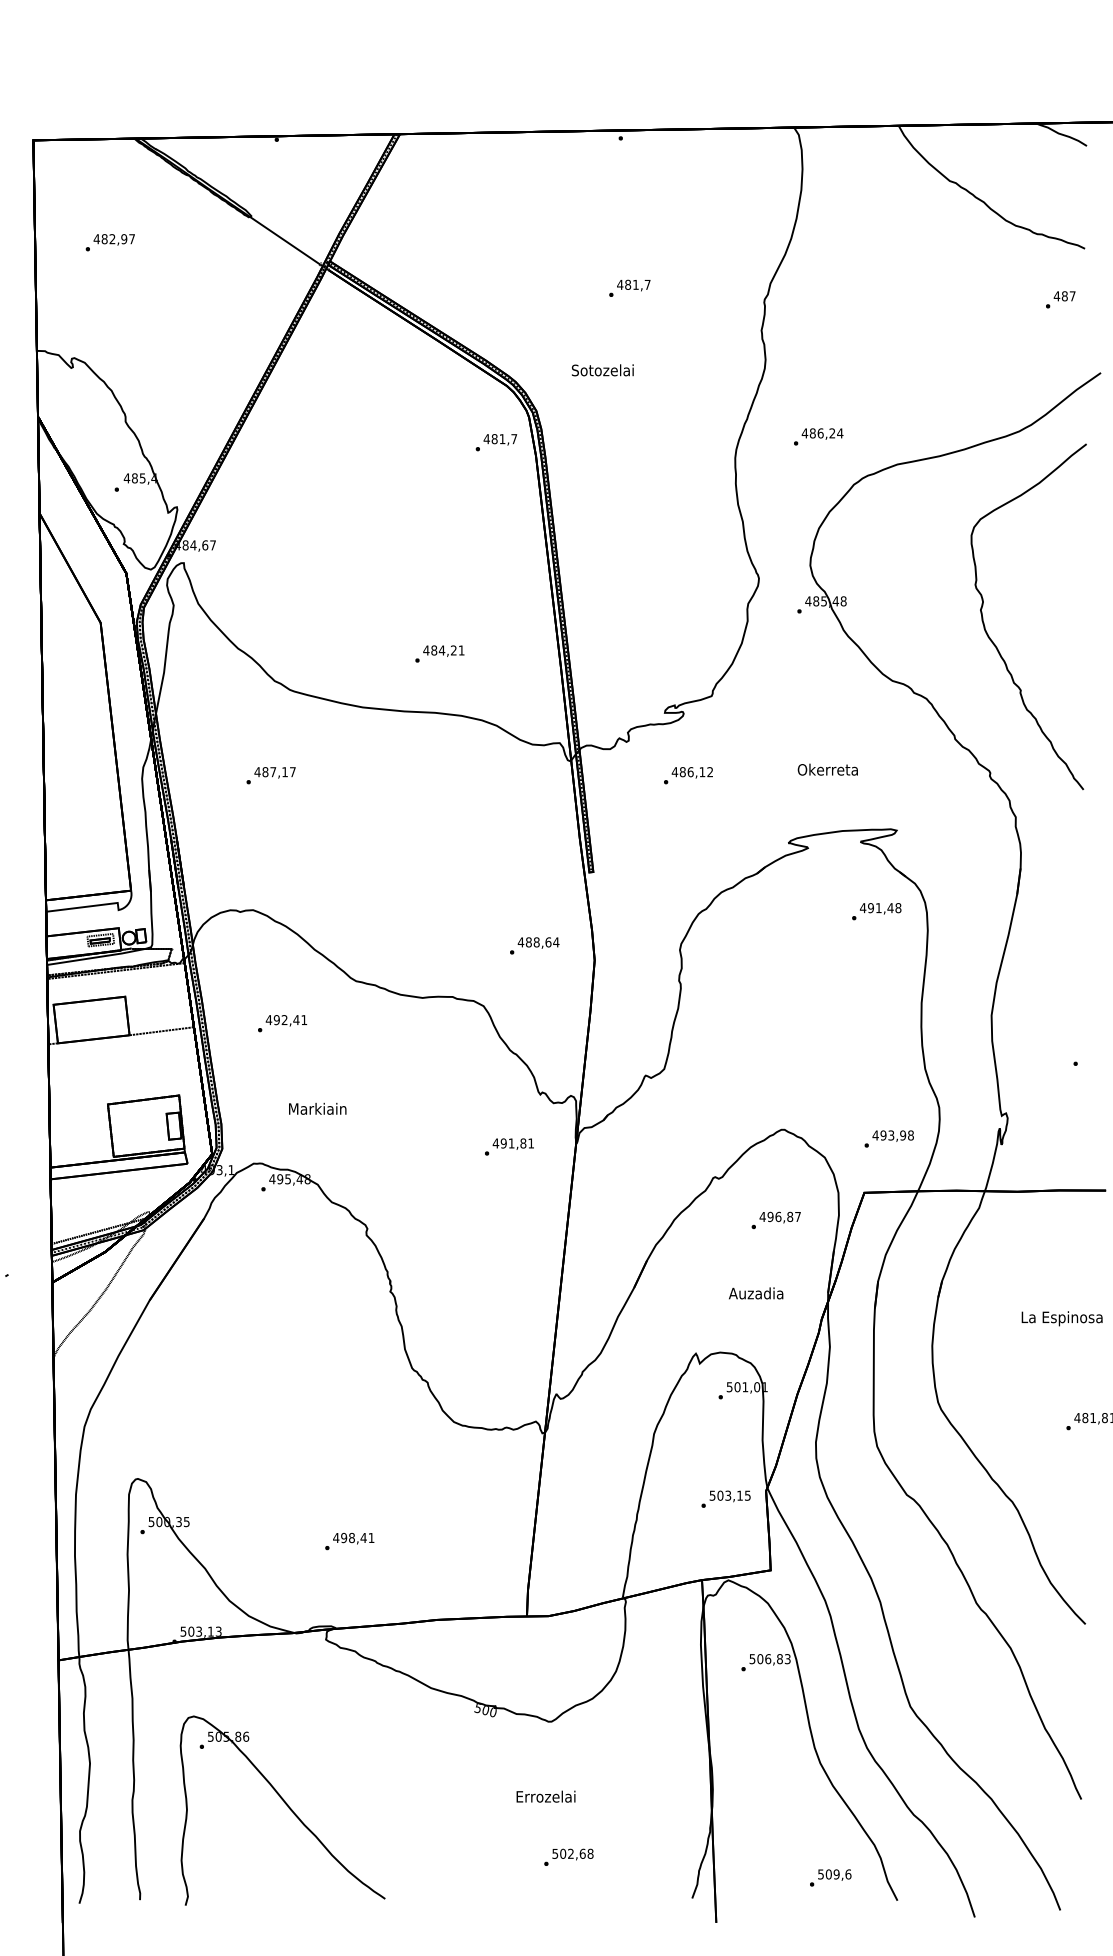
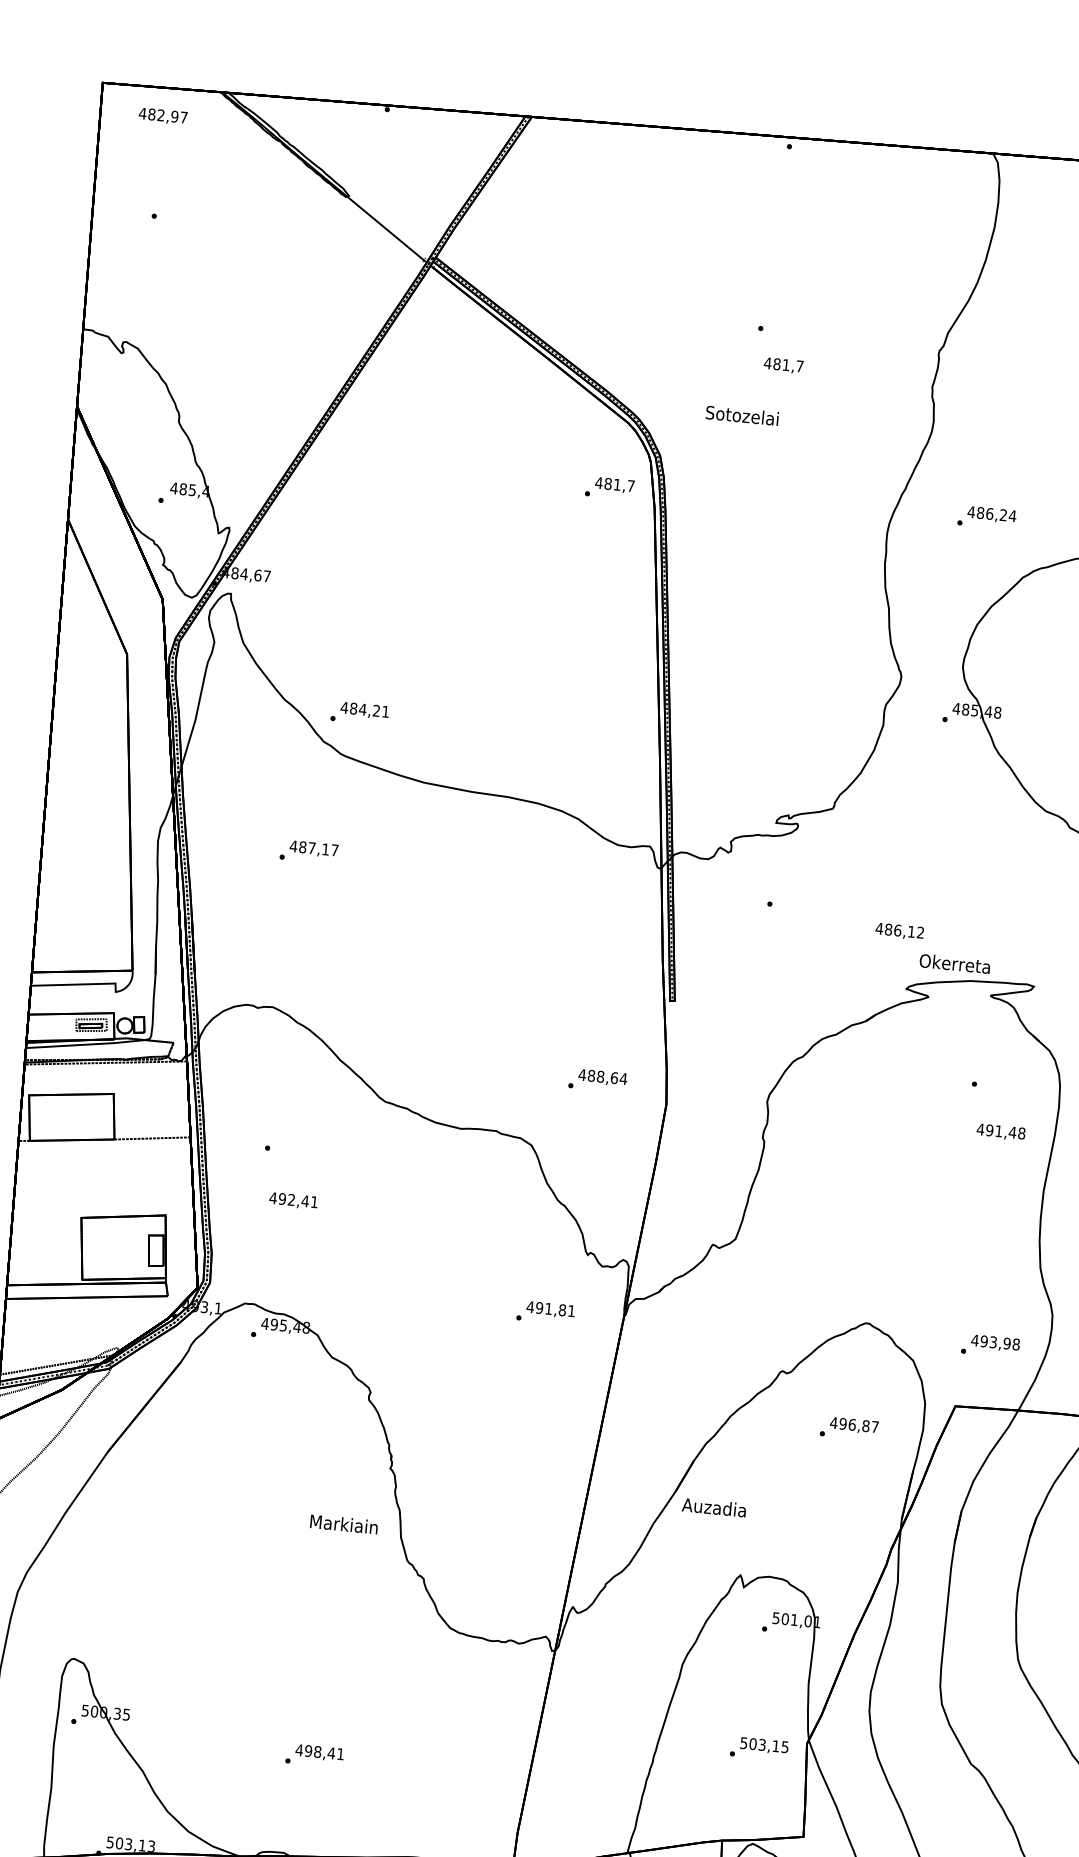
text: (113, 239) -> (162, 115), moved
text: (633, 285) -> (783, 365), moved
text: (439, 653) -> (359, 712), moved
text: (827, 769) -> (954, 963), moved
text: (691, 772) -> (898, 931), moved
text: (880, 908) -> (1000, 1131), moved
text: (286, 1020) -> (293, 1200), moved
text: (317, 1108) -> (343, 1523), moved
text: (756, 1293) -> (714, 1507), moved

